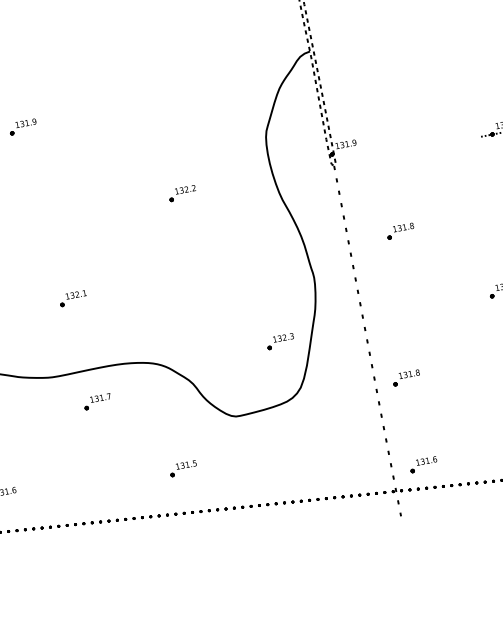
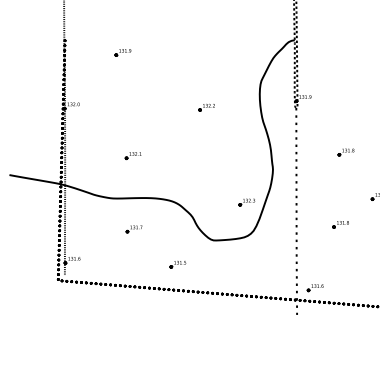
part: (399, 231) -> (345, 152), moved
part: (405, 377) -> (340, 224), moved
part: (96, 402) -> (133, 229), moved

